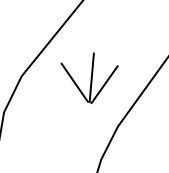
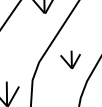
part: (88, 77) -> (70, 59), size x0.7

